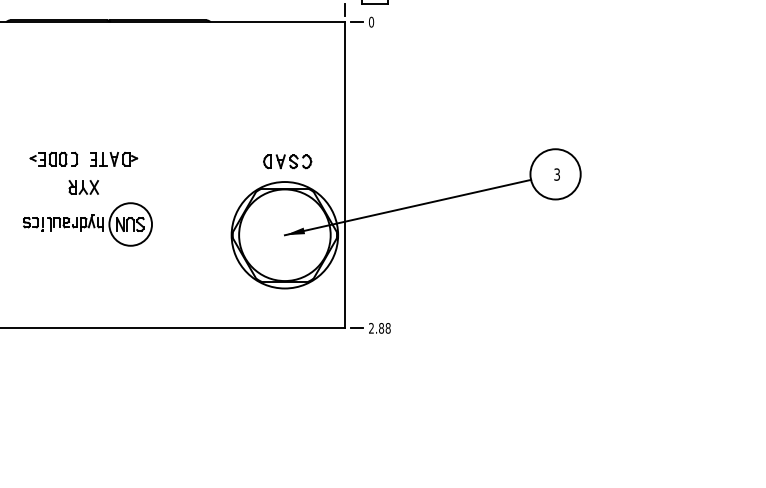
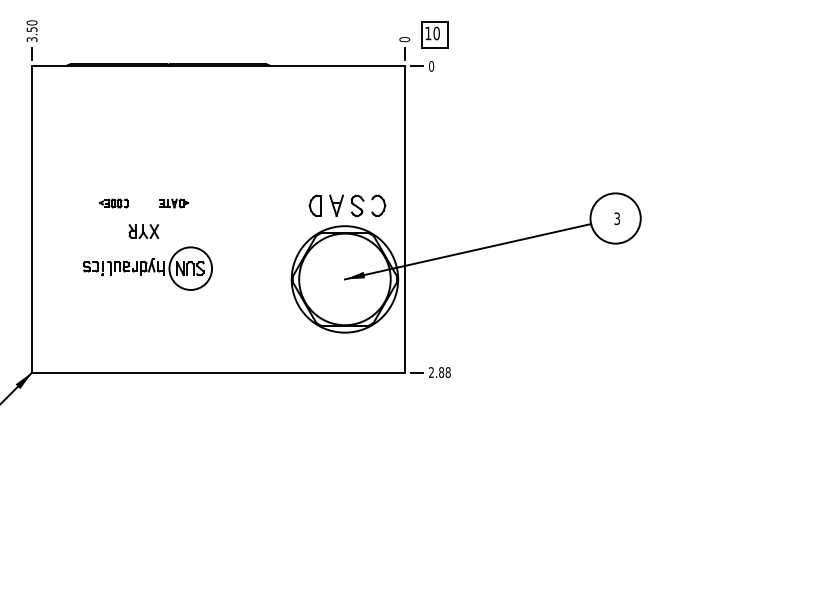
part: (53, 159) -> (113, 203), size x0.6
part: (114, 159) -> (174, 203), size x0.6
part: (287, 161) -> (347, 205), size x1.6

